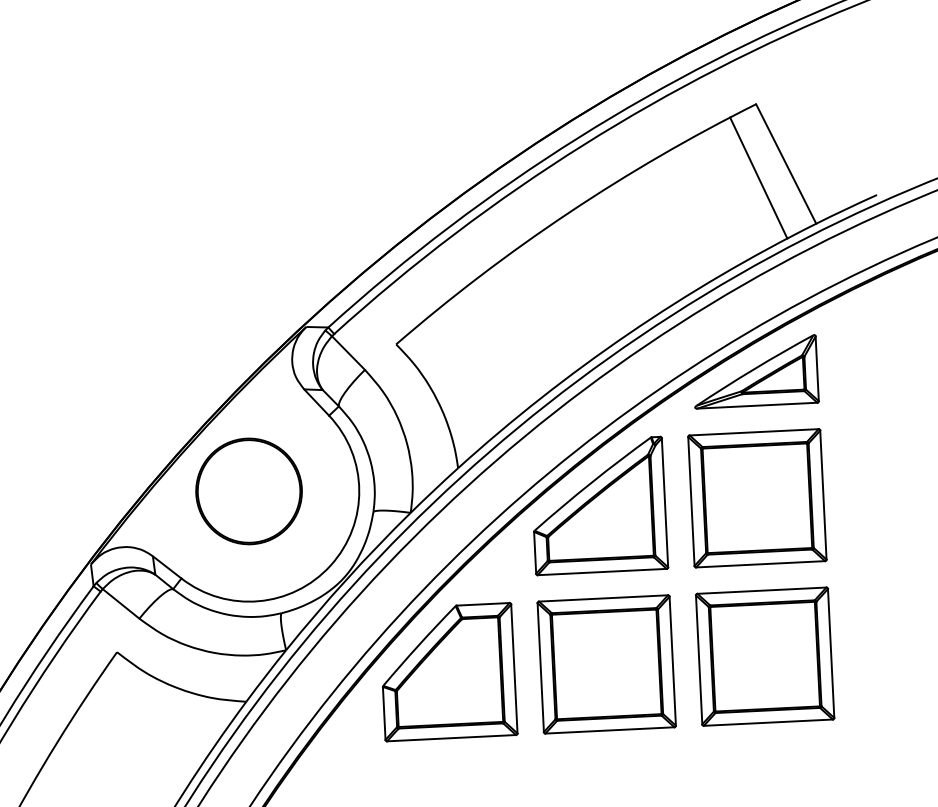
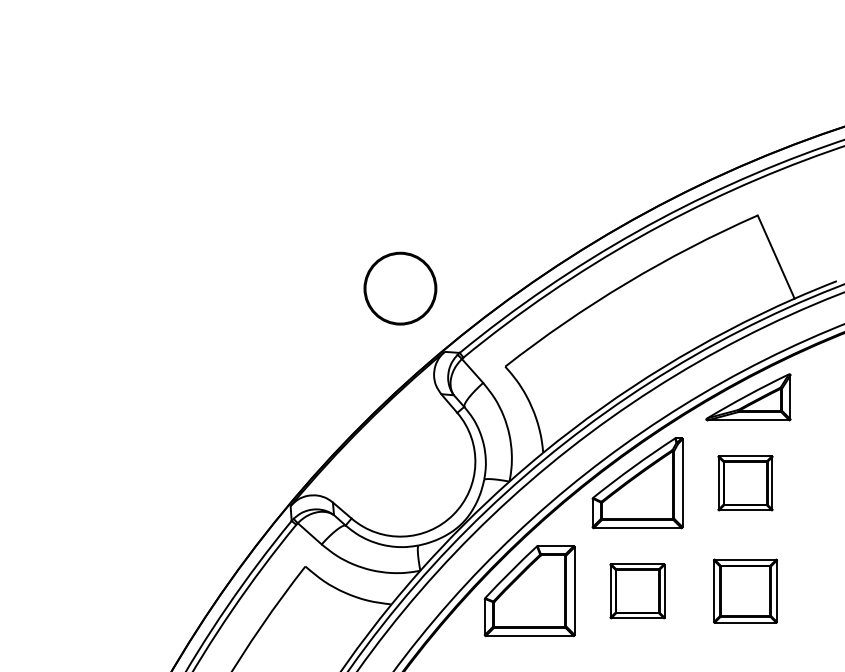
line: (757, 177) -> (756, 265), removed
part: (249, 491) -> (400, 288), moved
part: (757, 498) -> (745, 483), size x0.6
part: (765, 657) -> (745, 591), size x0.7
part: (606, 665) -> (637, 591), size x0.6

